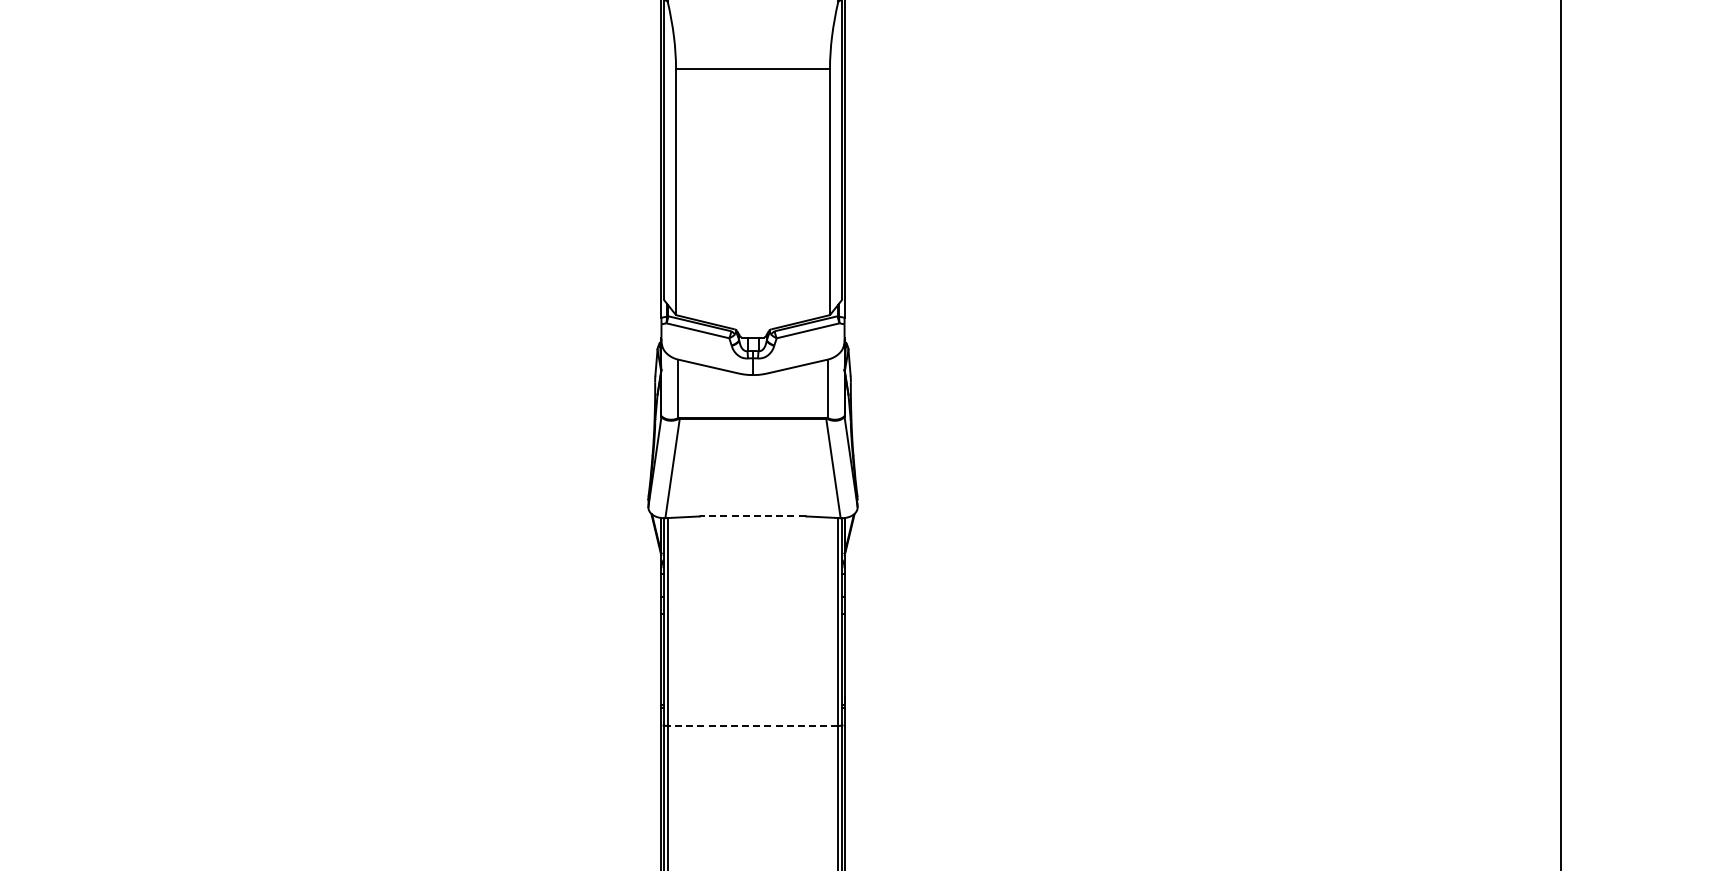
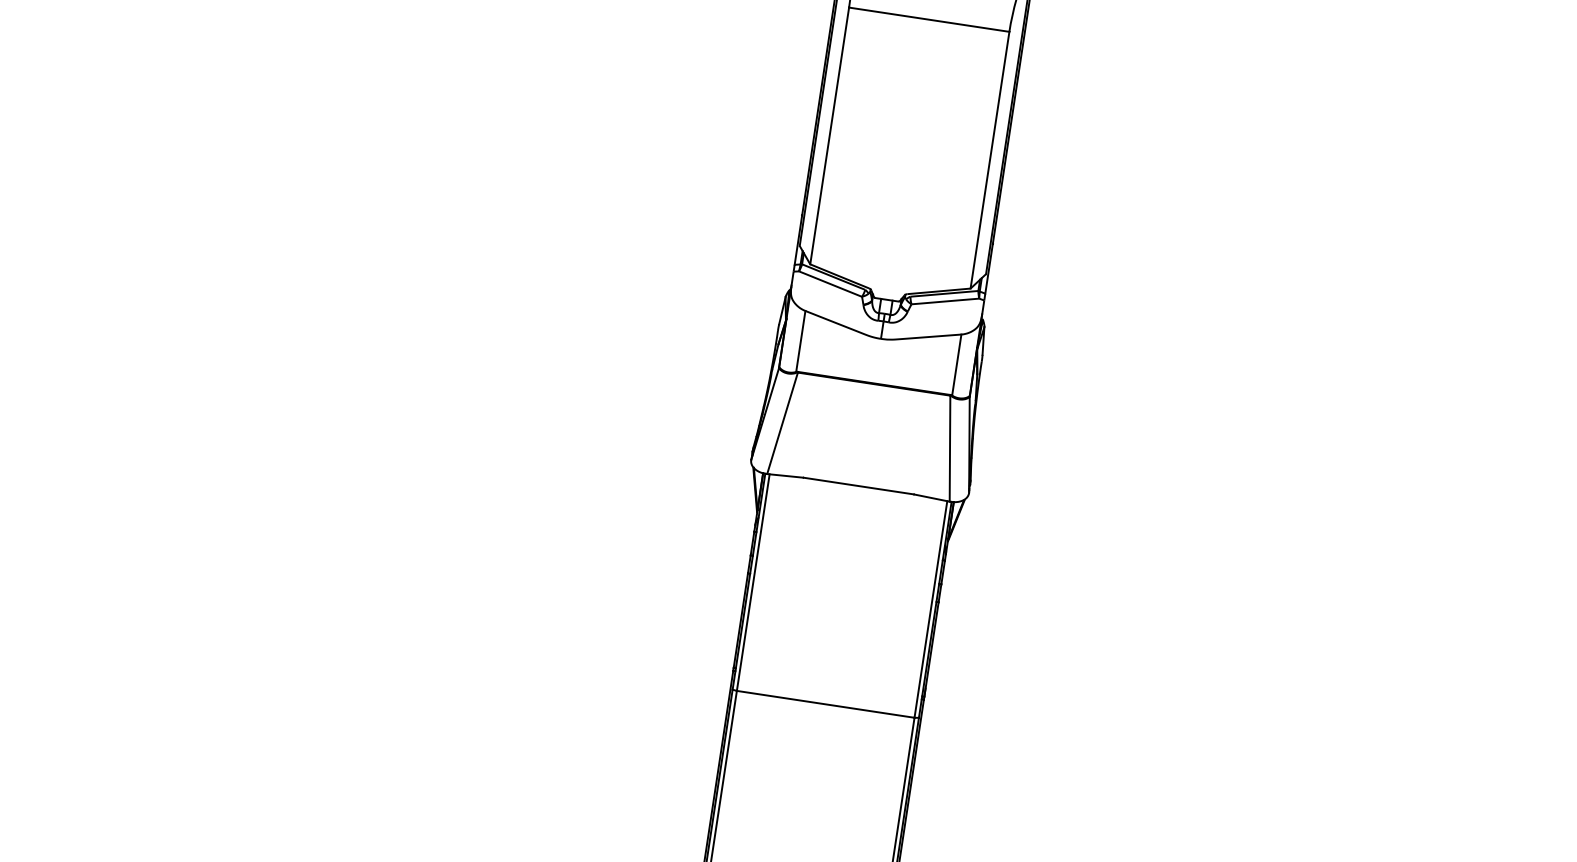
line: (753, 516) -> (859, 486), dashed -> solid
line: (752, 726) -> (825, 704), dashed -> solid

